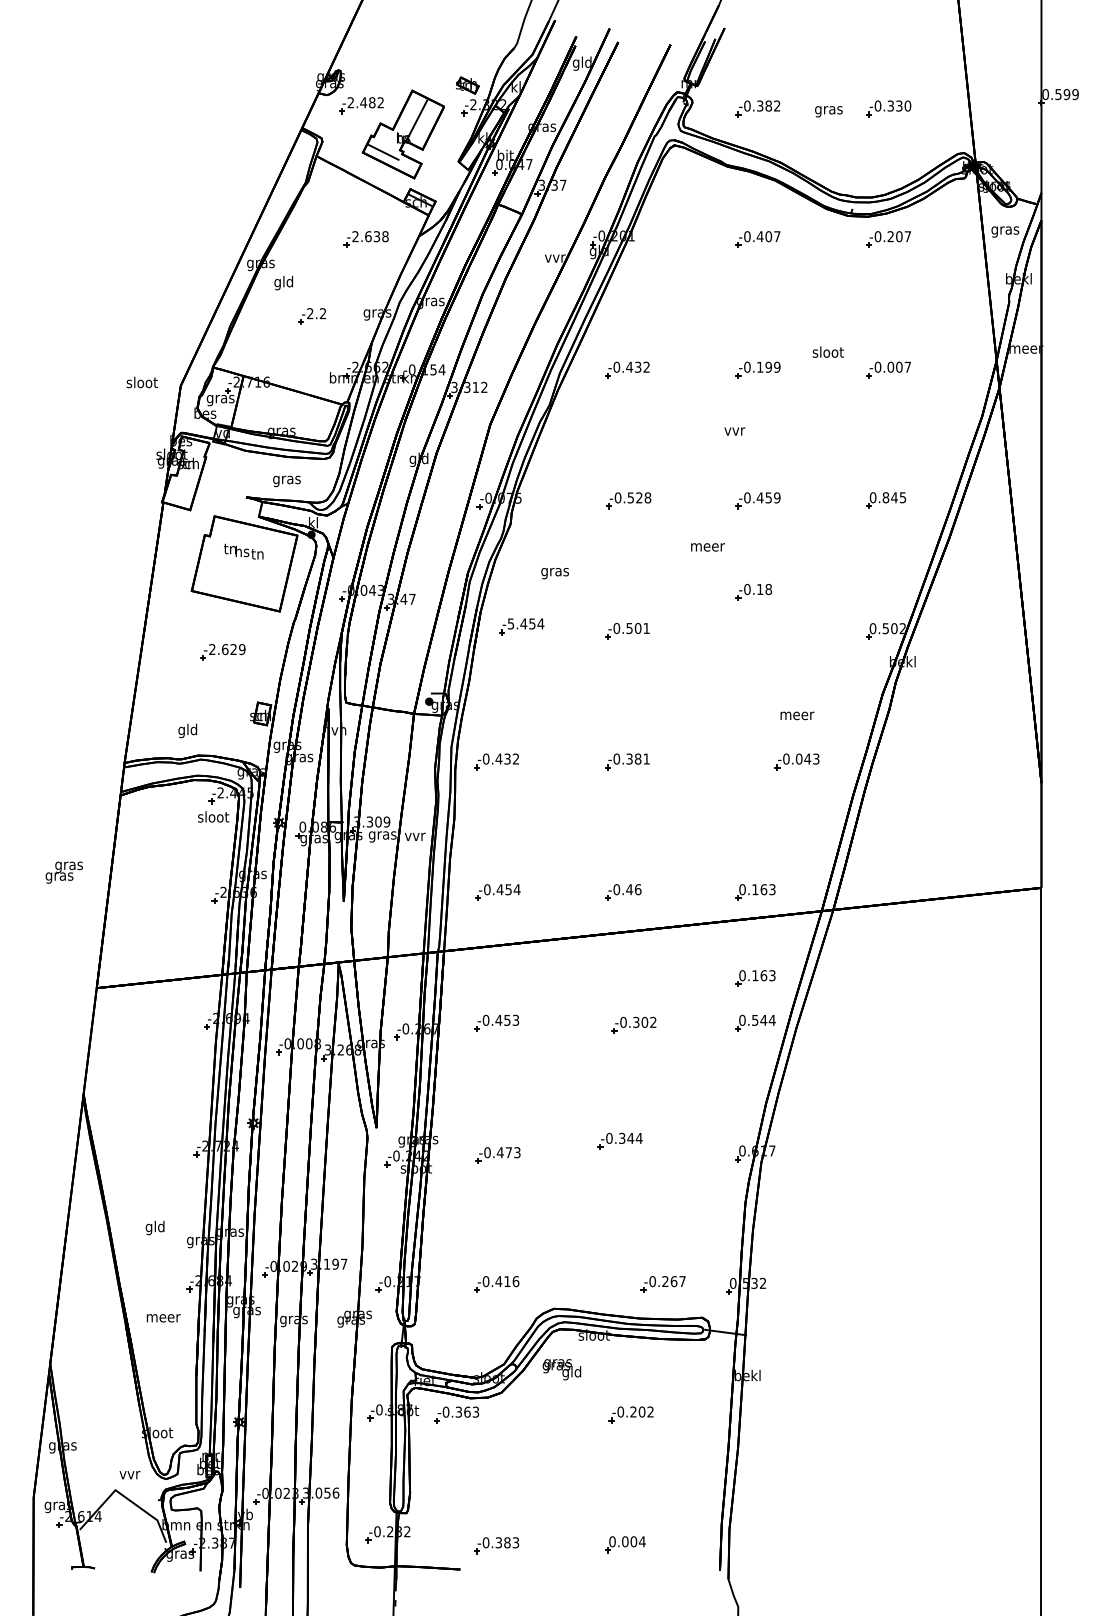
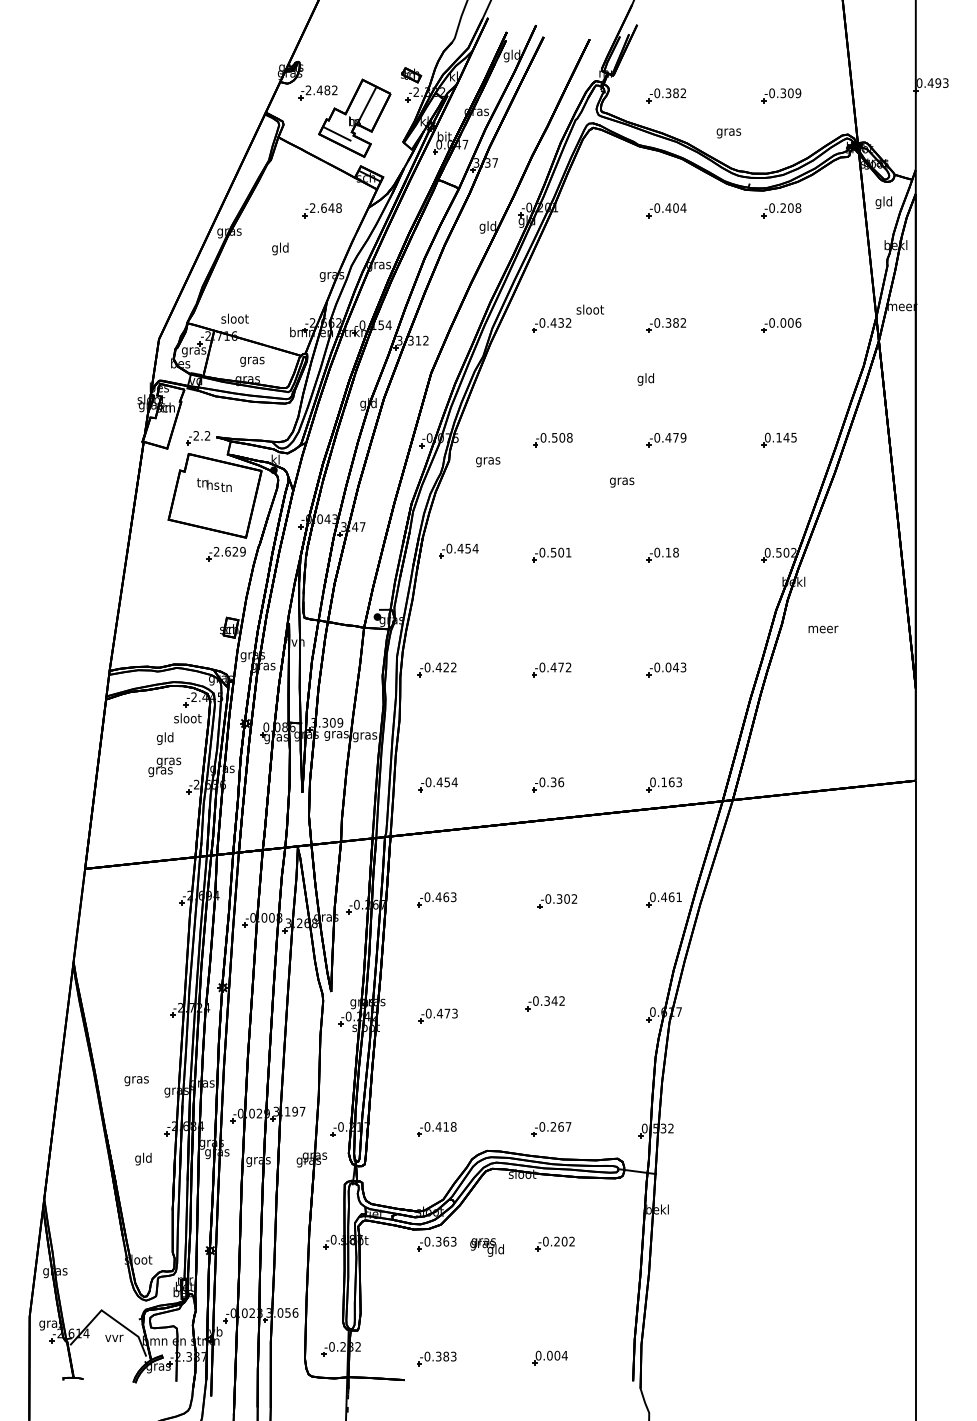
text: (1066, 94) -> (937, 83), 0.599 -> 0.493
text: (903, 105) -> (794, 92), -0.330 -> -0.309
text: (828, 111) -> (728, 133), moved
text: (1005, 230) -> (884, 202), gras -> gld
text: (376, 236) -> (331, 207), -2.638 -> -2.648
text: (776, 236) -> (682, 207), -0.407 -> -0.404
text: (907, 236) -> (798, 207), -0.207 -> -0.208
text: (555, 258) -> (488, 227), vvr -> gld
text: (283, 283) -> (280, 249), moved
part: (311, 316) -> (197, 438), moved
text: (827, 351) -> (589, 309), moved
text: (768, 366) -> (675, 322), -0.199 -> -0.382
text: (907, 366) -> (798, 322), -0.007 -> -0.006
text: (141, 382) -> (234, 318), moved
text: (734, 431) -> (645, 379), vvr -> gld
text: (286, 481) -> (251, 361), moved
text: (639, 497) -> (562, 437), -0.528 -> -0.508
text: (768, 497) -> (675, 437), -0.459 -> -0.479
text: (885, 497) -> (778, 437), 0.845 -> 0.145
text: (707, 548) -> (622, 482), meer -> gras
text: (554, 573) -> (487, 462), moved
part: (753, 592) -> (662, 555), moved
text: (510, 623) -> (448, 548), -5.454 -> -0.454
part: (222, 652) -> (225, 554), moved
text: (797, 715) -> (823, 629), moved
text: (187, 730) -> (164, 738), moved
text: (637, 758) -> (560, 666), -0.381 -> -0.472
text: (507, 759) -> (446, 667), -0.432 -> -0.422
part: (796, 761) -> (666, 669), moved
text: (414, 838) -> (364, 737), vvr -> gras
text: (63, 872) -> (164, 767), moved
text: (629, 889) -> (553, 782), -0.46 -> -0.36
part: (755, 978) -> (664, 860), removed
text: (507, 1019) -> (446, 896), -0.453 -> -0.463
text: (763, 1019) -> (671, 896), 0.544 -> 0.461
text: (638, 1137) -> (561, 1000), -0.344 -> -0.342
text: (155, 1227) -> (136, 1079), gld -> gras
text: (515, 1281) -> (453, 1126), -0.416 -> -0.418
part: (662, 1284) -> (550, 1129), moved
text: (163, 1318) -> (143, 1159), meer -> gld
text: (561, 1369) -> (486, 1247), moved
part: (456, 1414) -> (436, 1243), moved
text: (129, 1475) -> (113, 1338), moved

